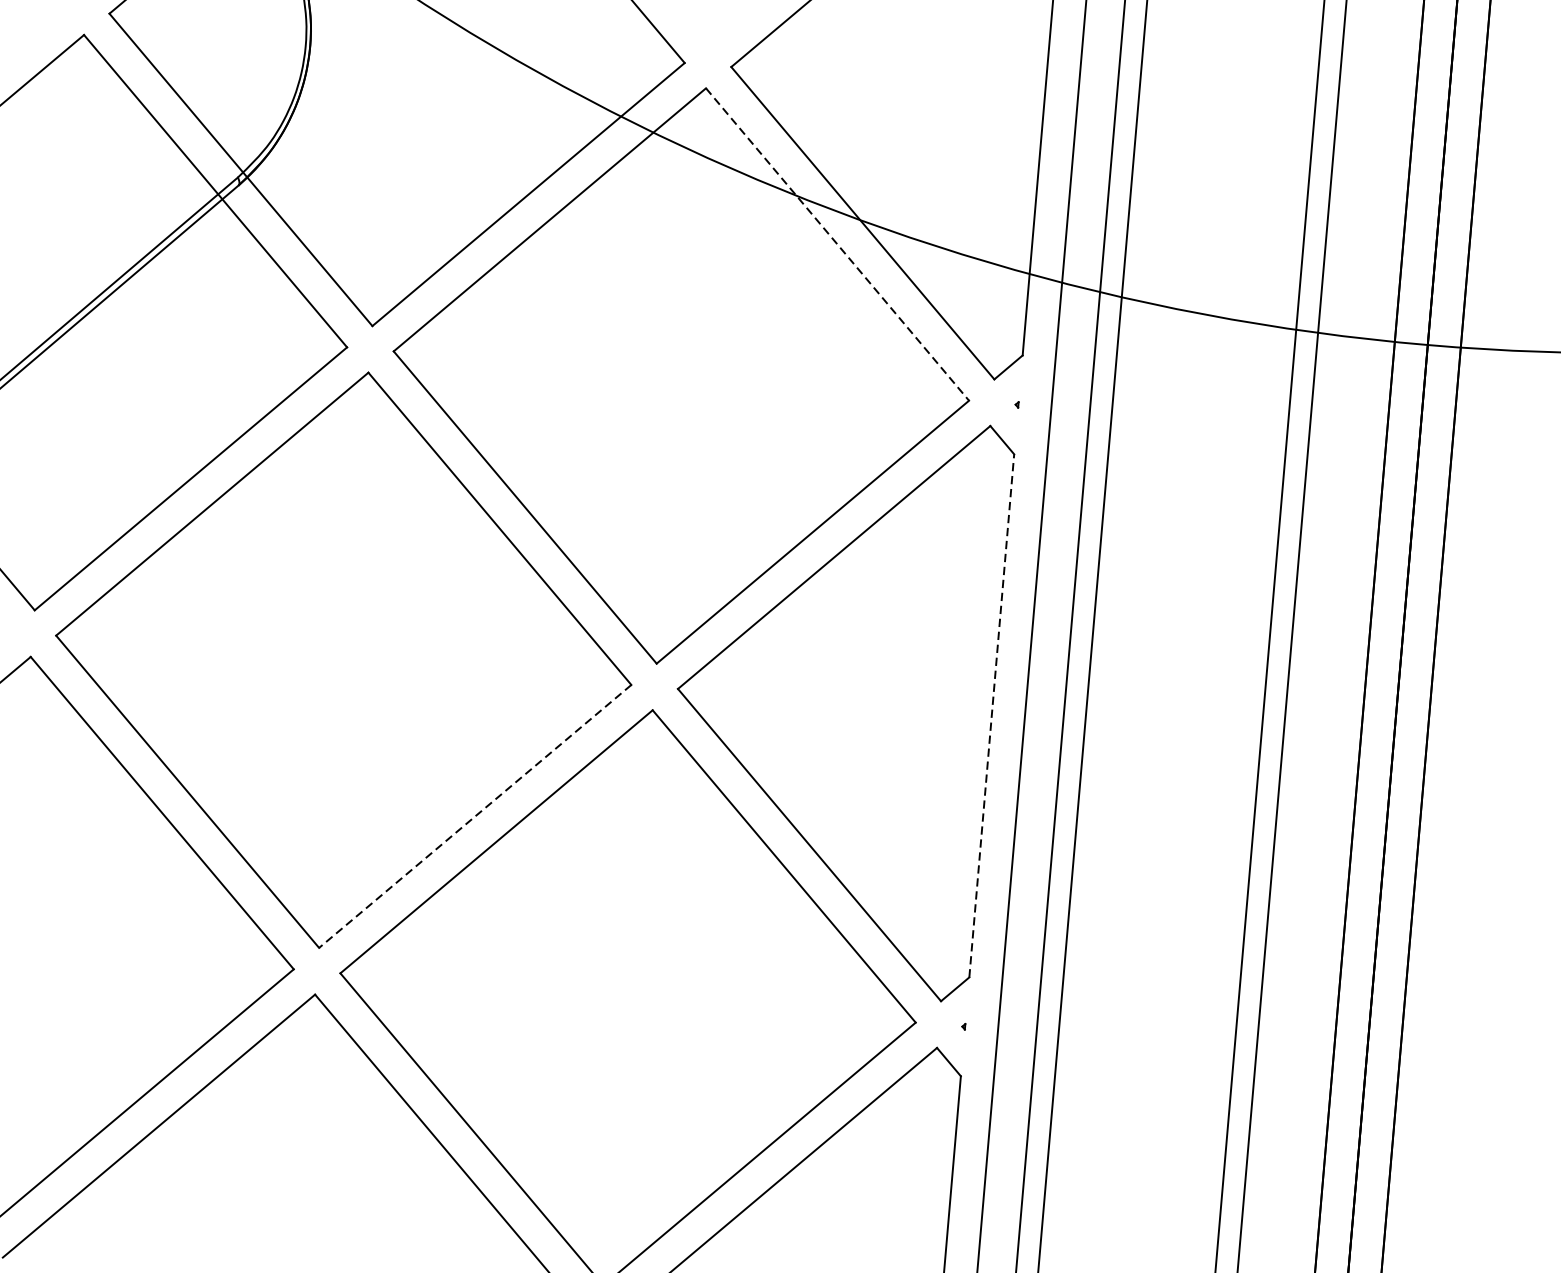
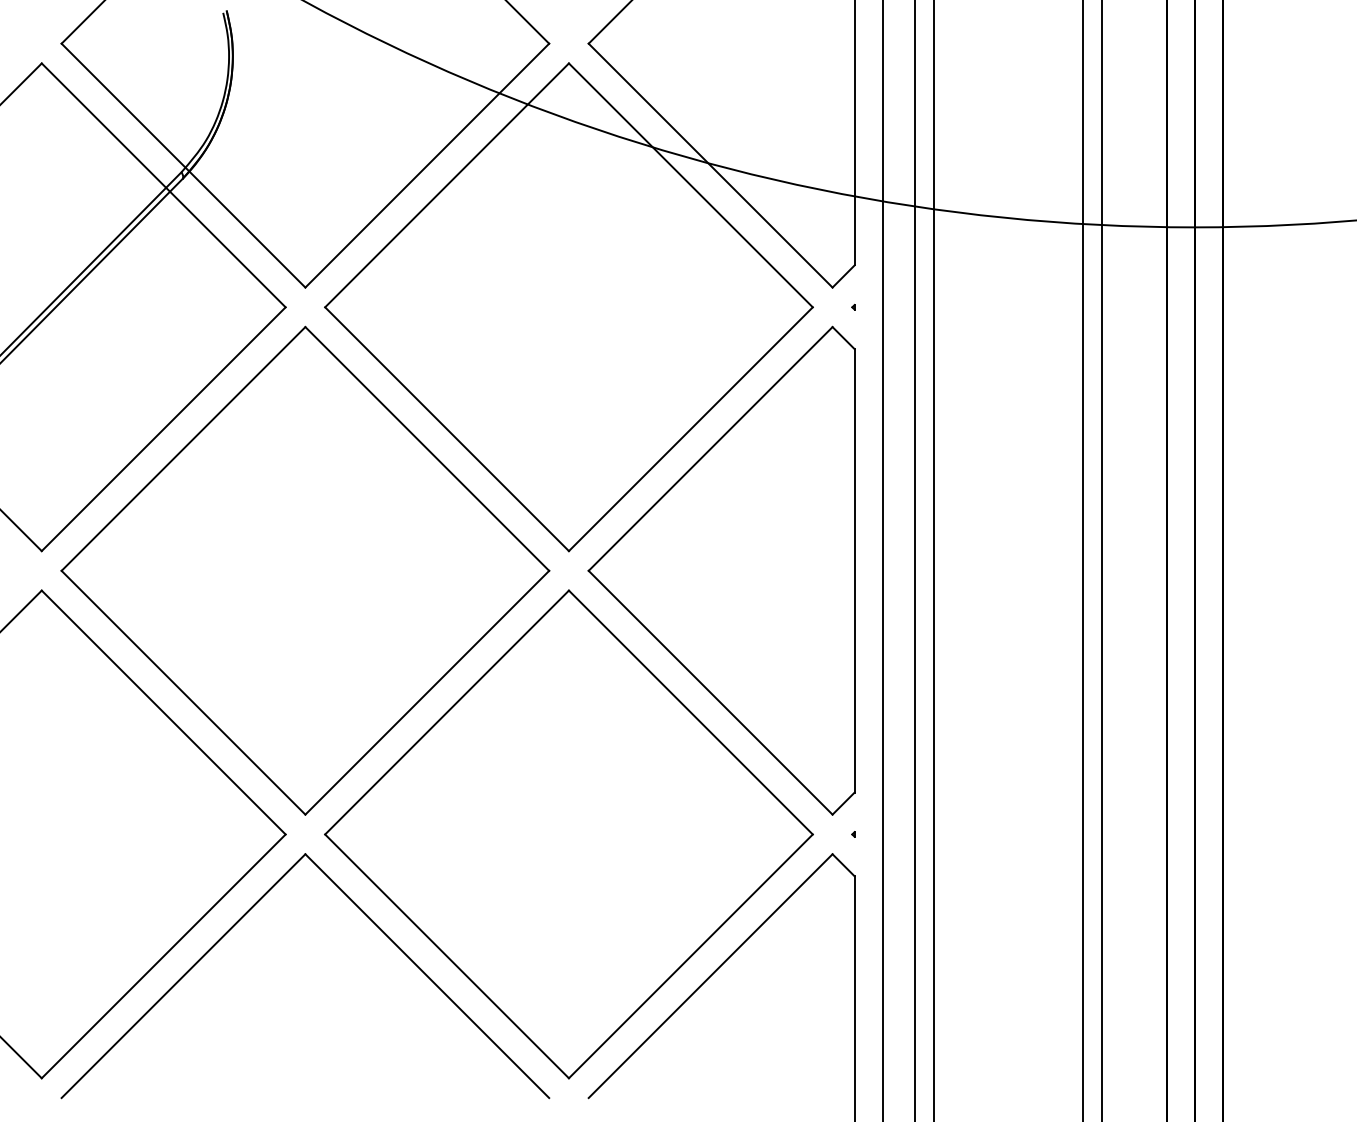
line: (838, 244) -> (691, 185), dashed -> solid
line: (991, 715) -> (854, 570), dashed -> solid
line: (474, 817) -> (426, 693), dashed -> solid

